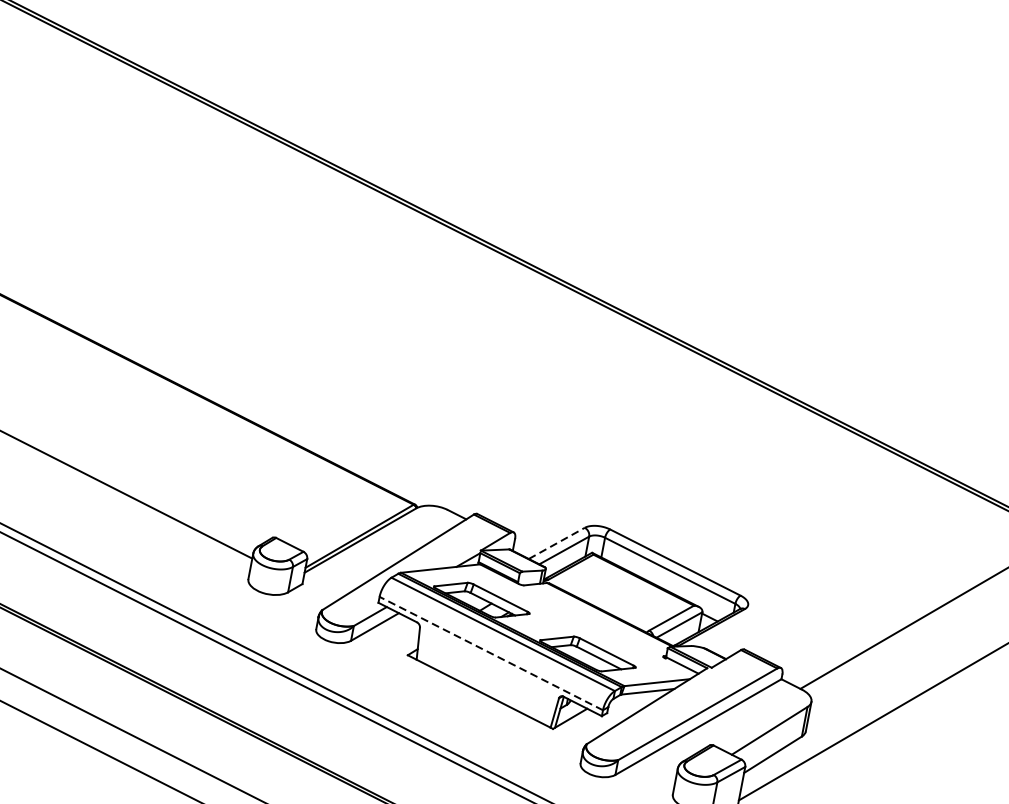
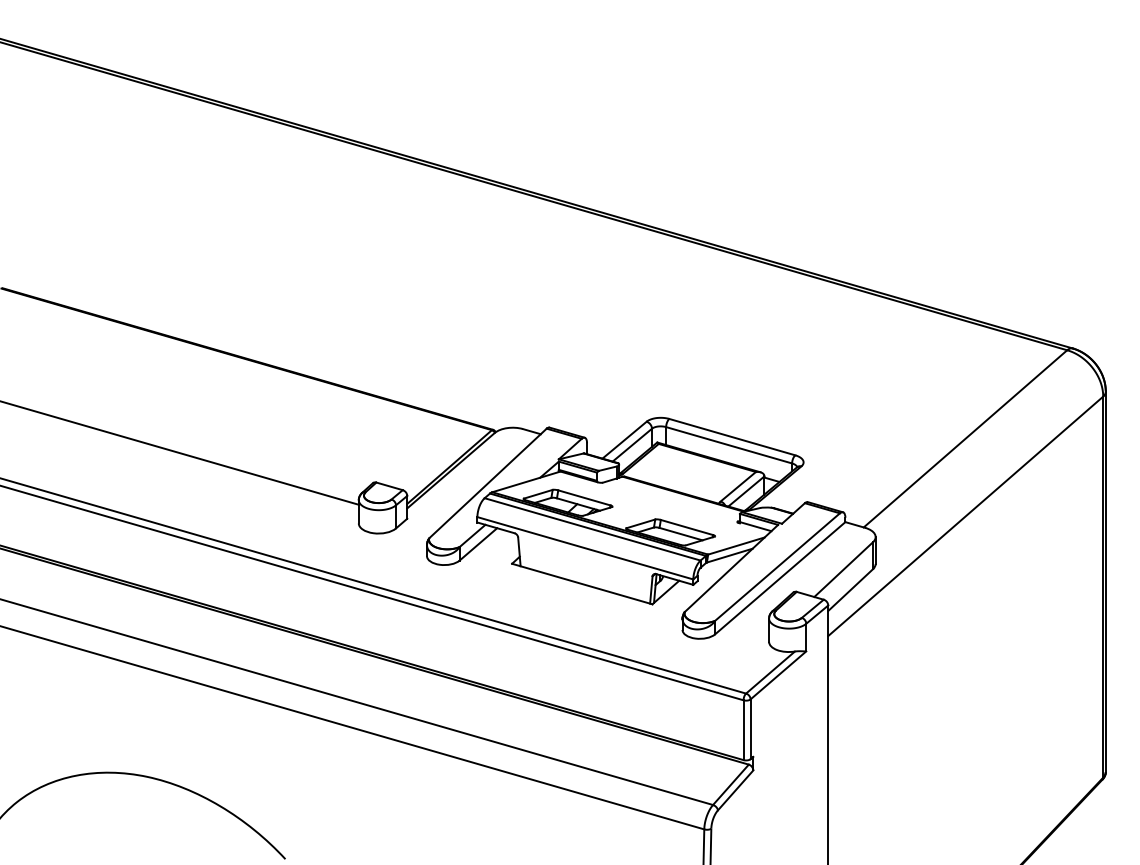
line: (556, 543) -> (624, 440), dashed -> solid
line: (490, 653) -> (584, 548), dashed -> solid

